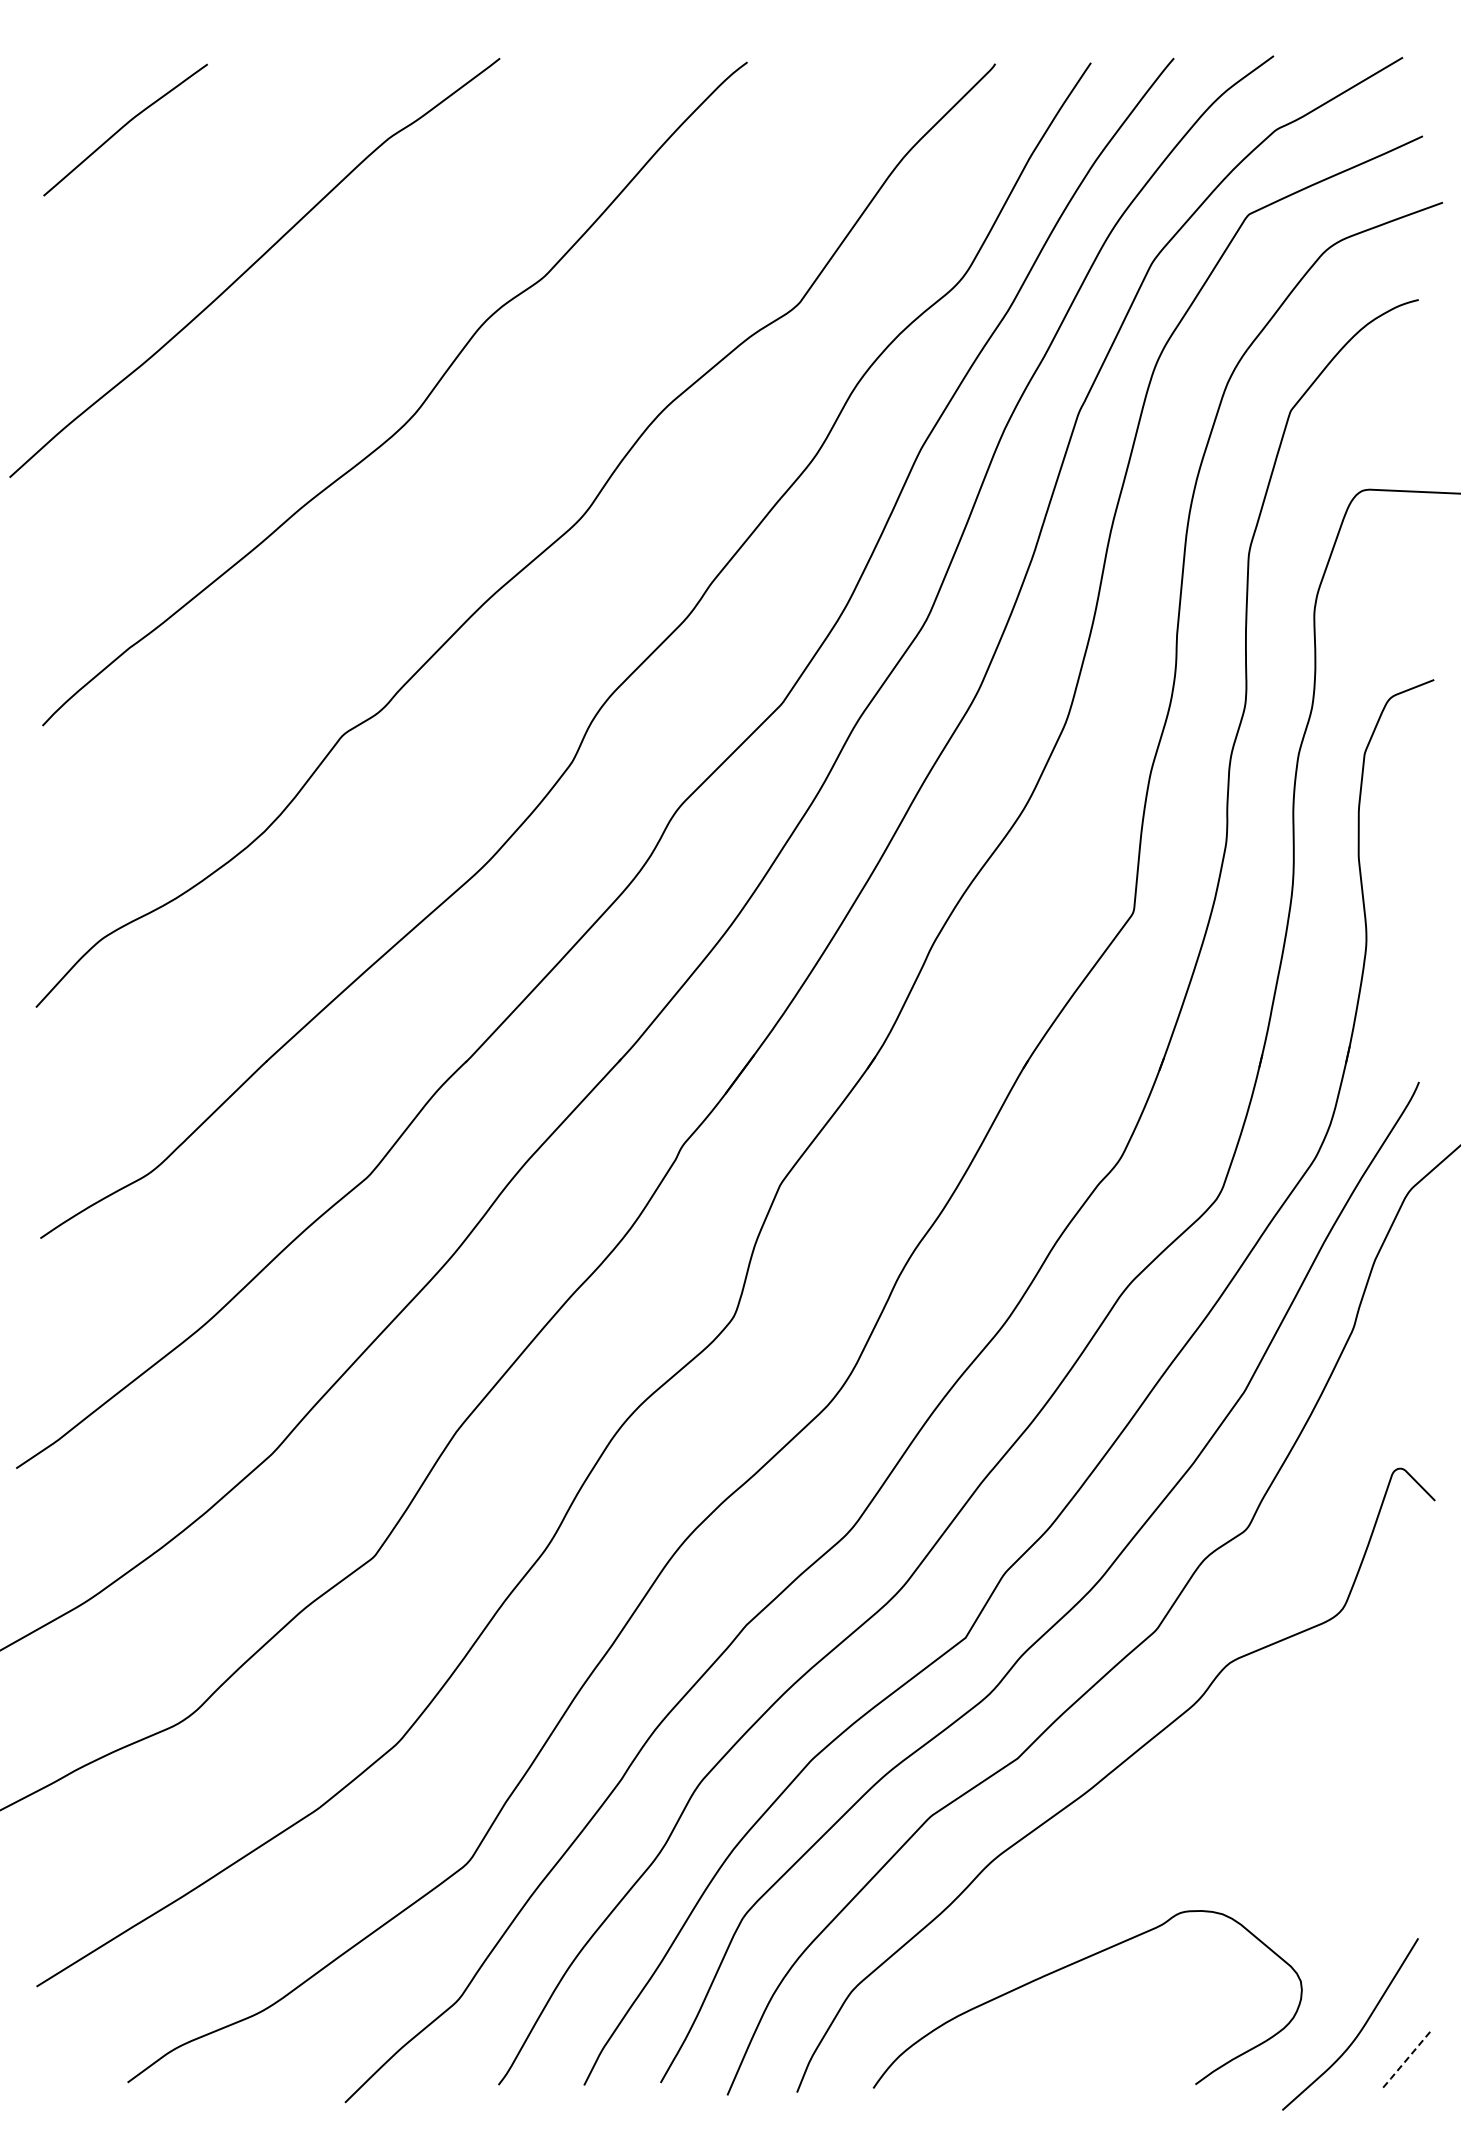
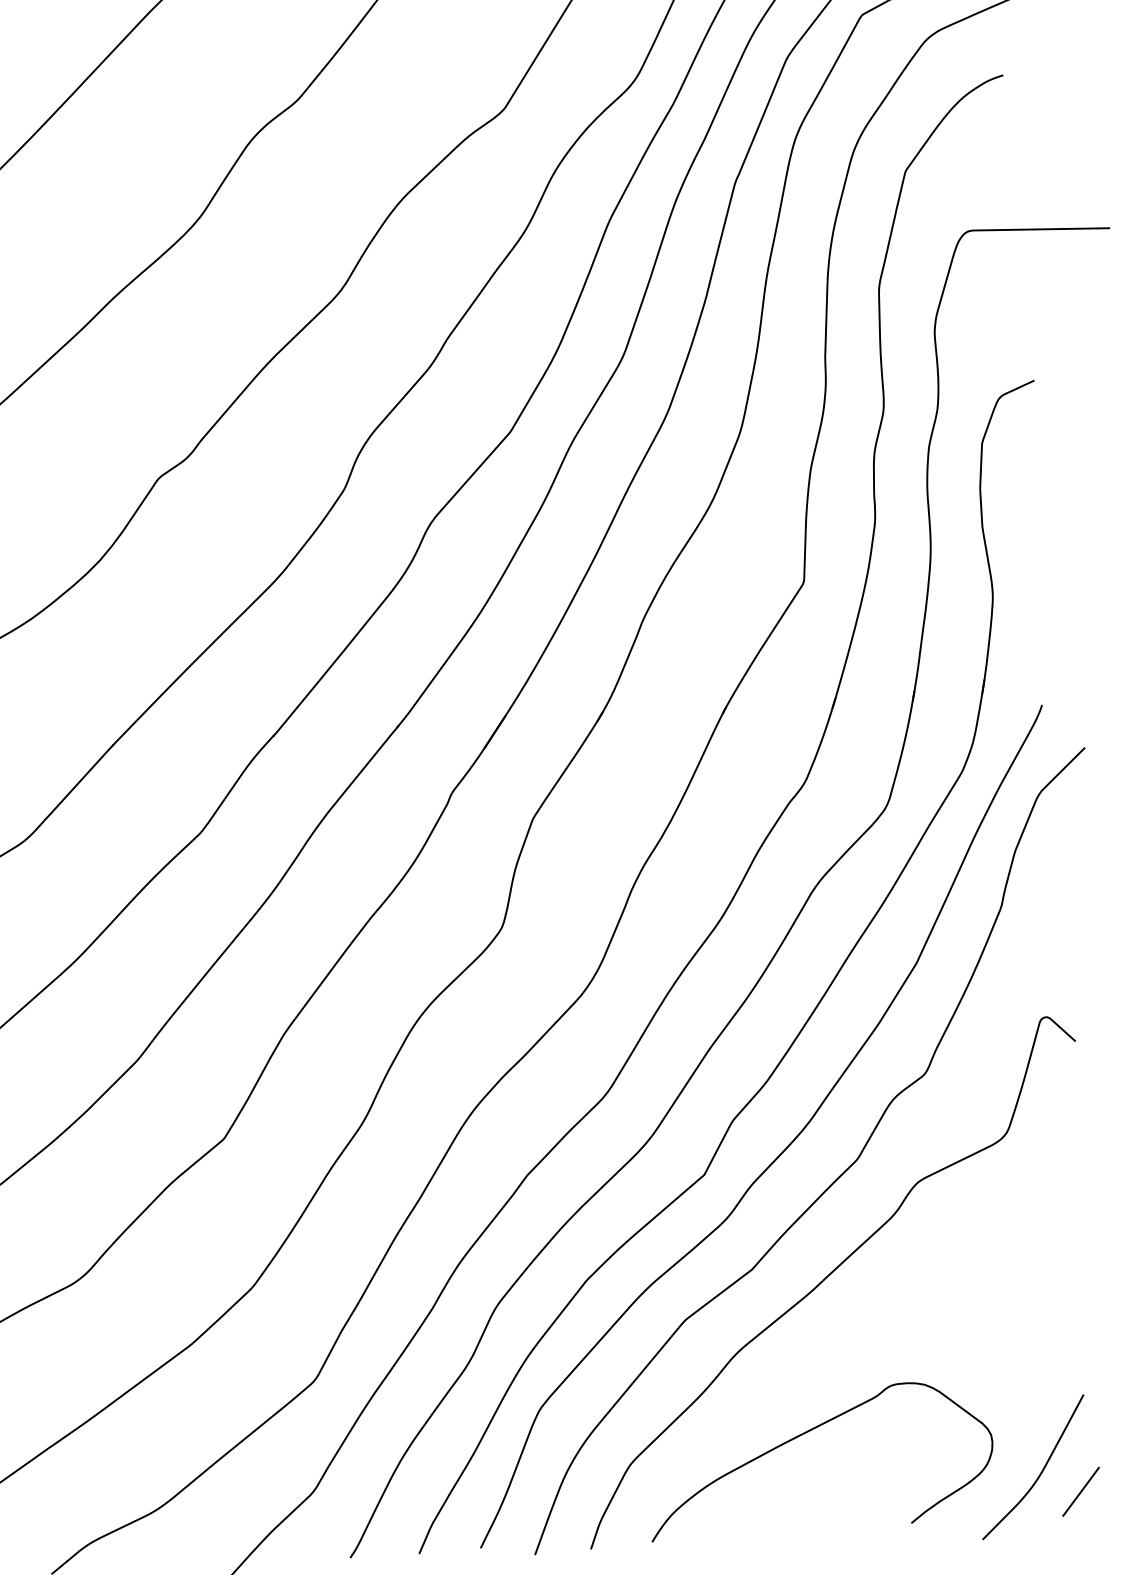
line: (1407, 2058) -> (1080, 1491), dashed -> solid

